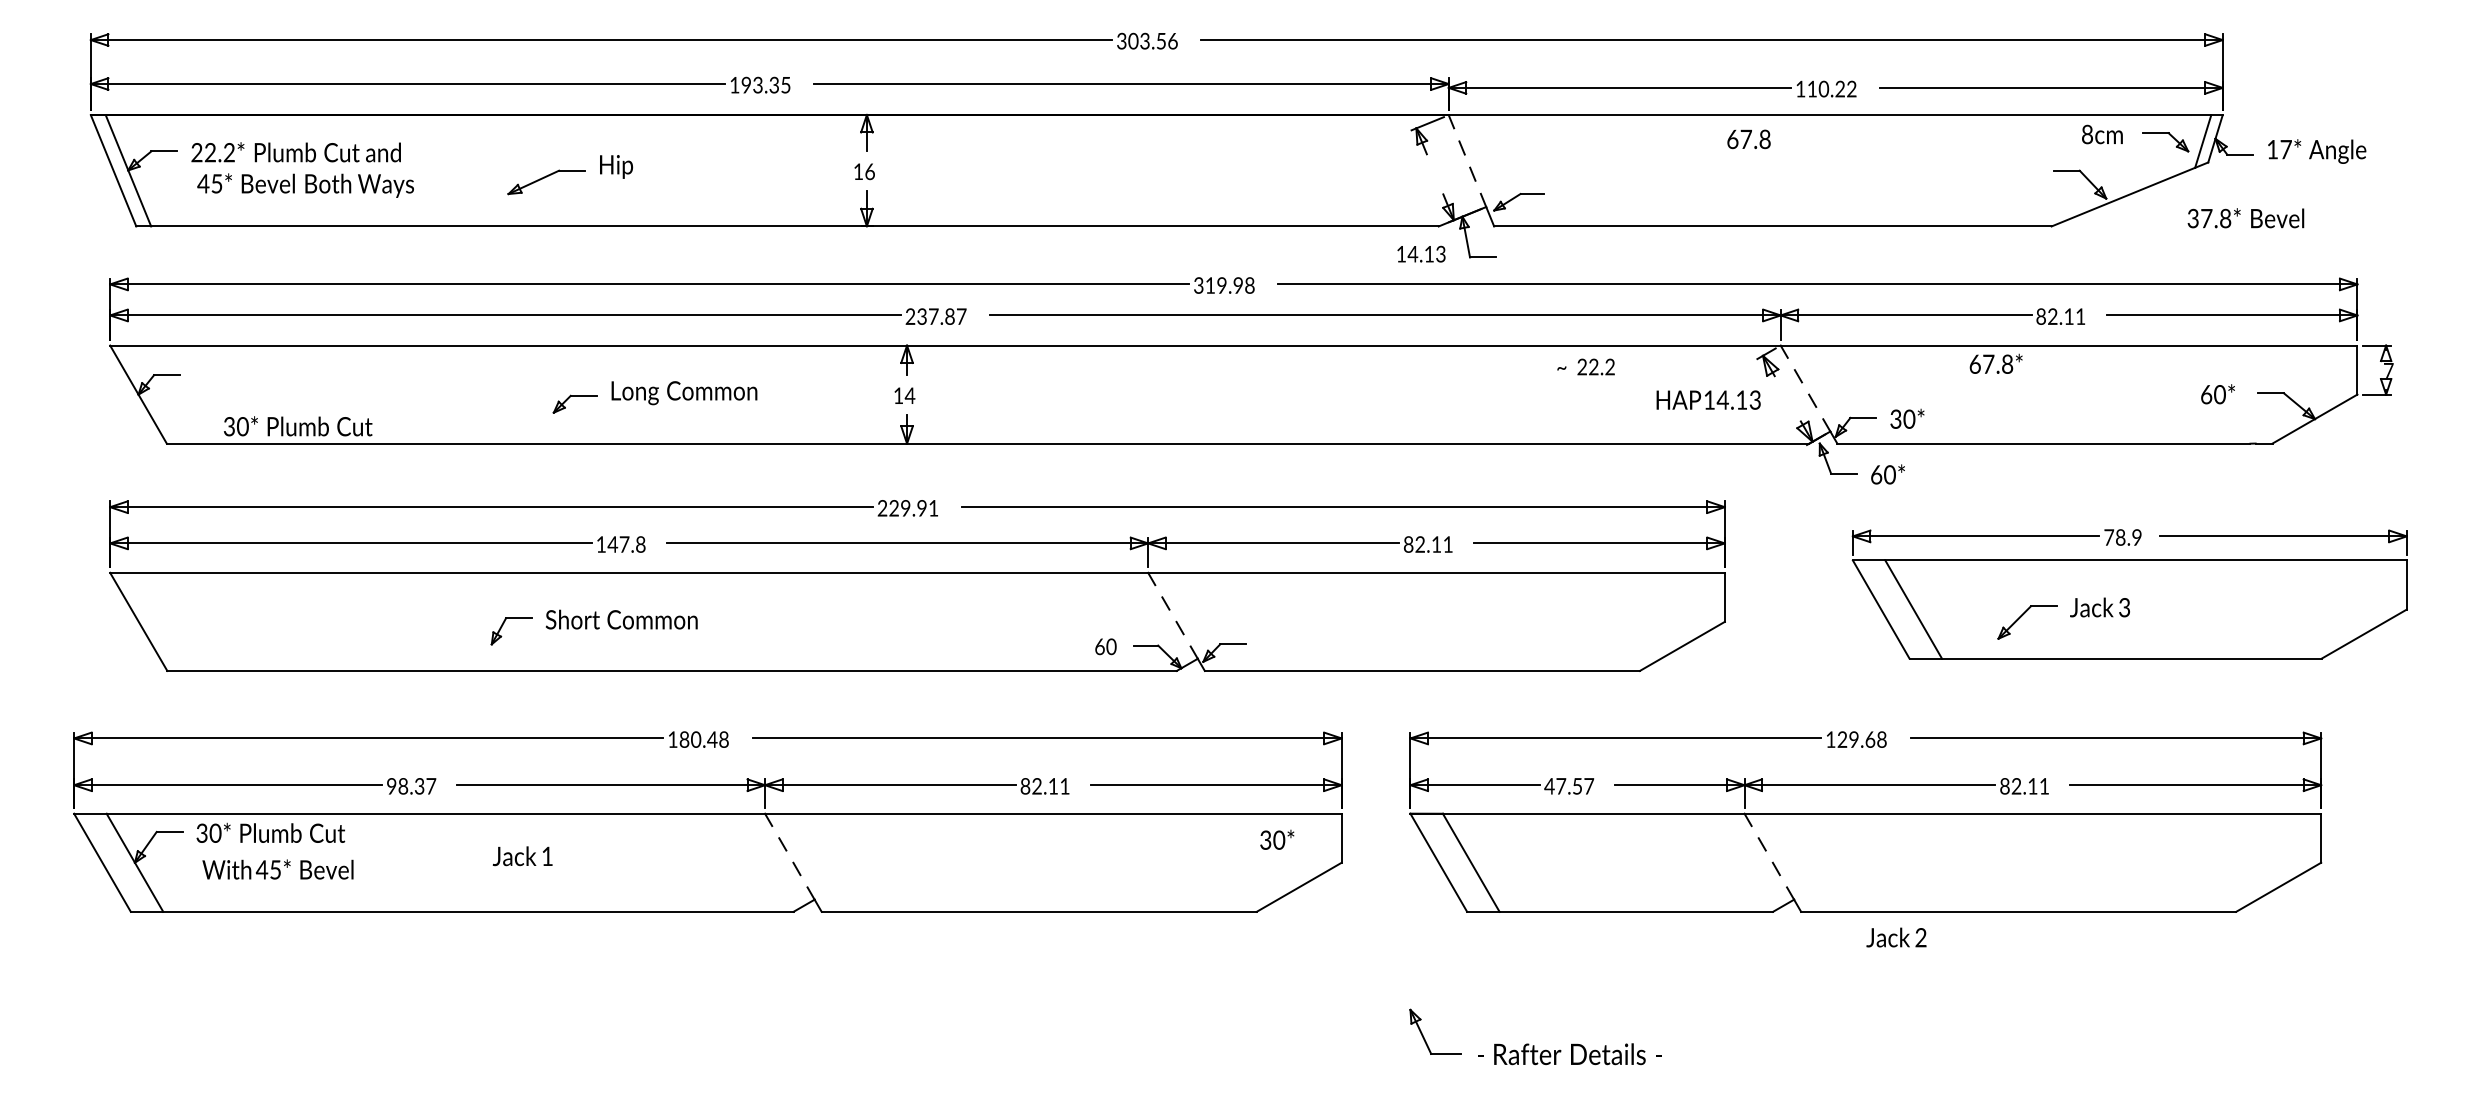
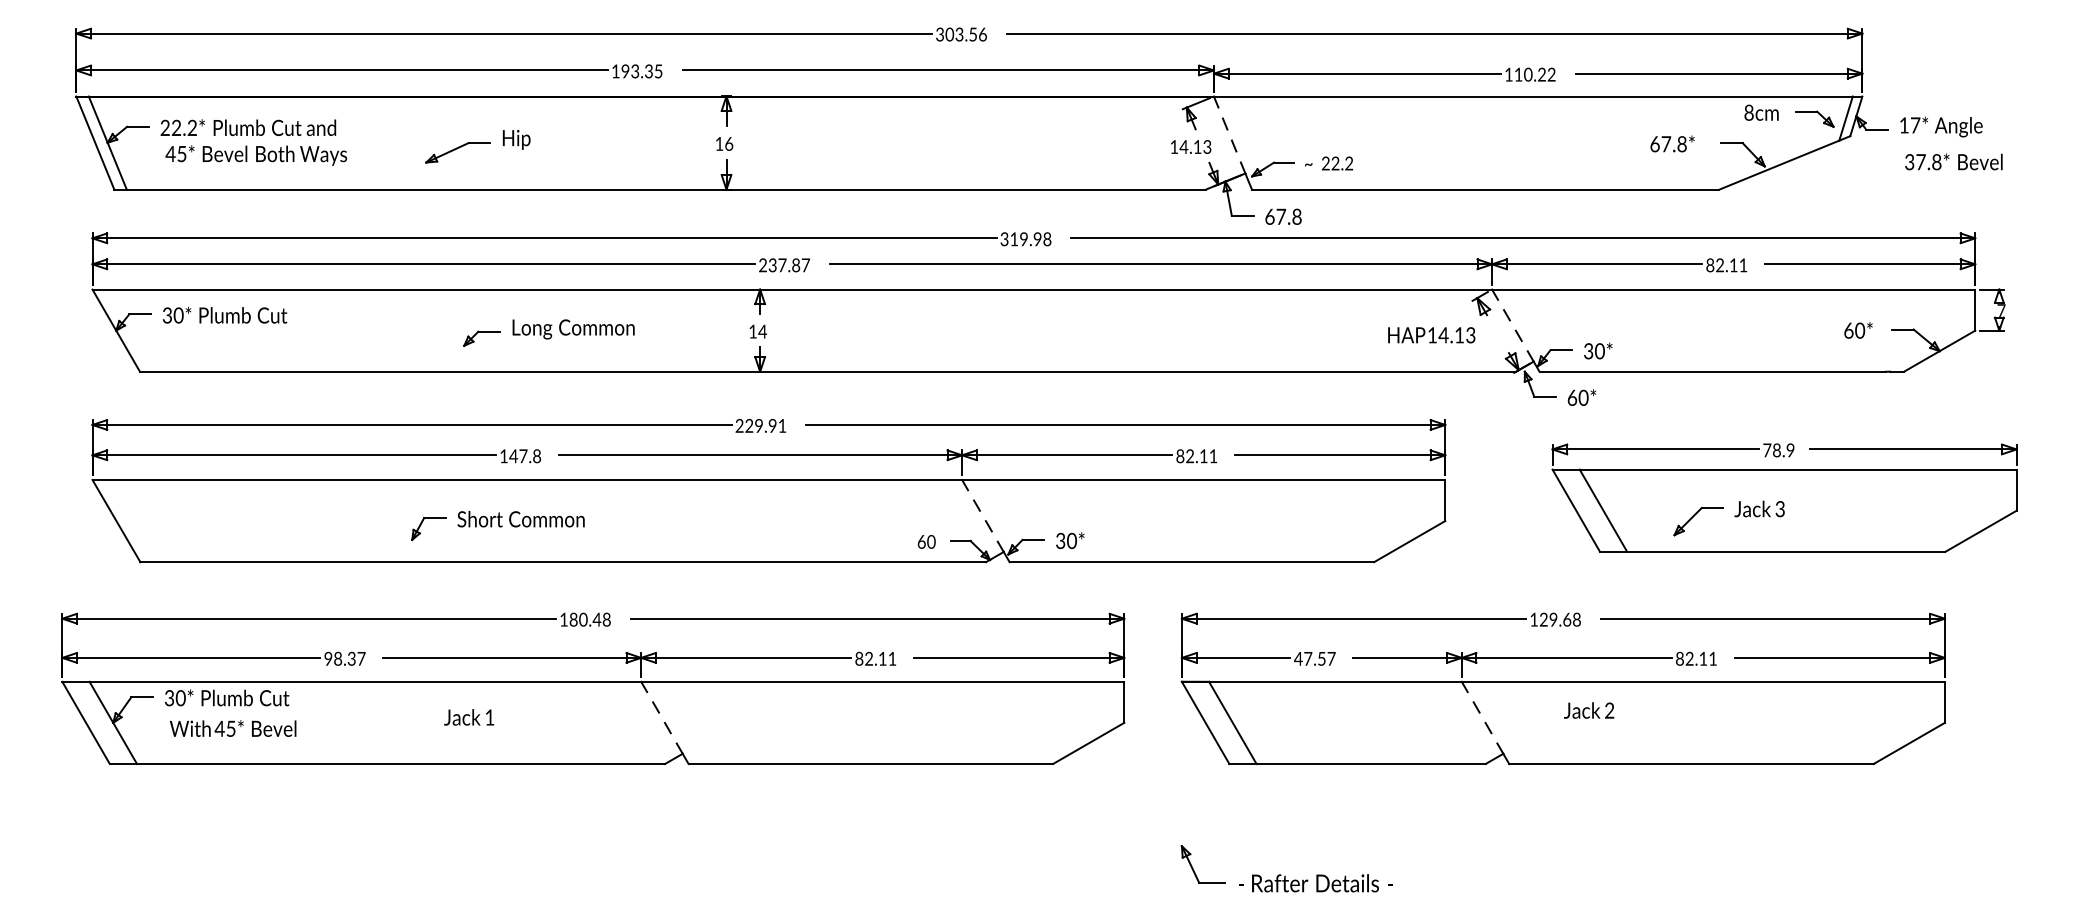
text: (1748, 138) -> (1283, 216), moved
text: (2245, 217) -> (1953, 161), moved
text: (1421, 253) -> (1191, 146), moved
text: (1996, 363) -> (1672, 143), moved
text: (1586, 366) -> (1329, 163), moved
text: (297, 425) -> (224, 314), moved
text: (1277, 839) -> (1070, 540), moved
text: (523, 856) -> (469, 717), moved
text: (1896, 937) -> (1589, 710), moved

